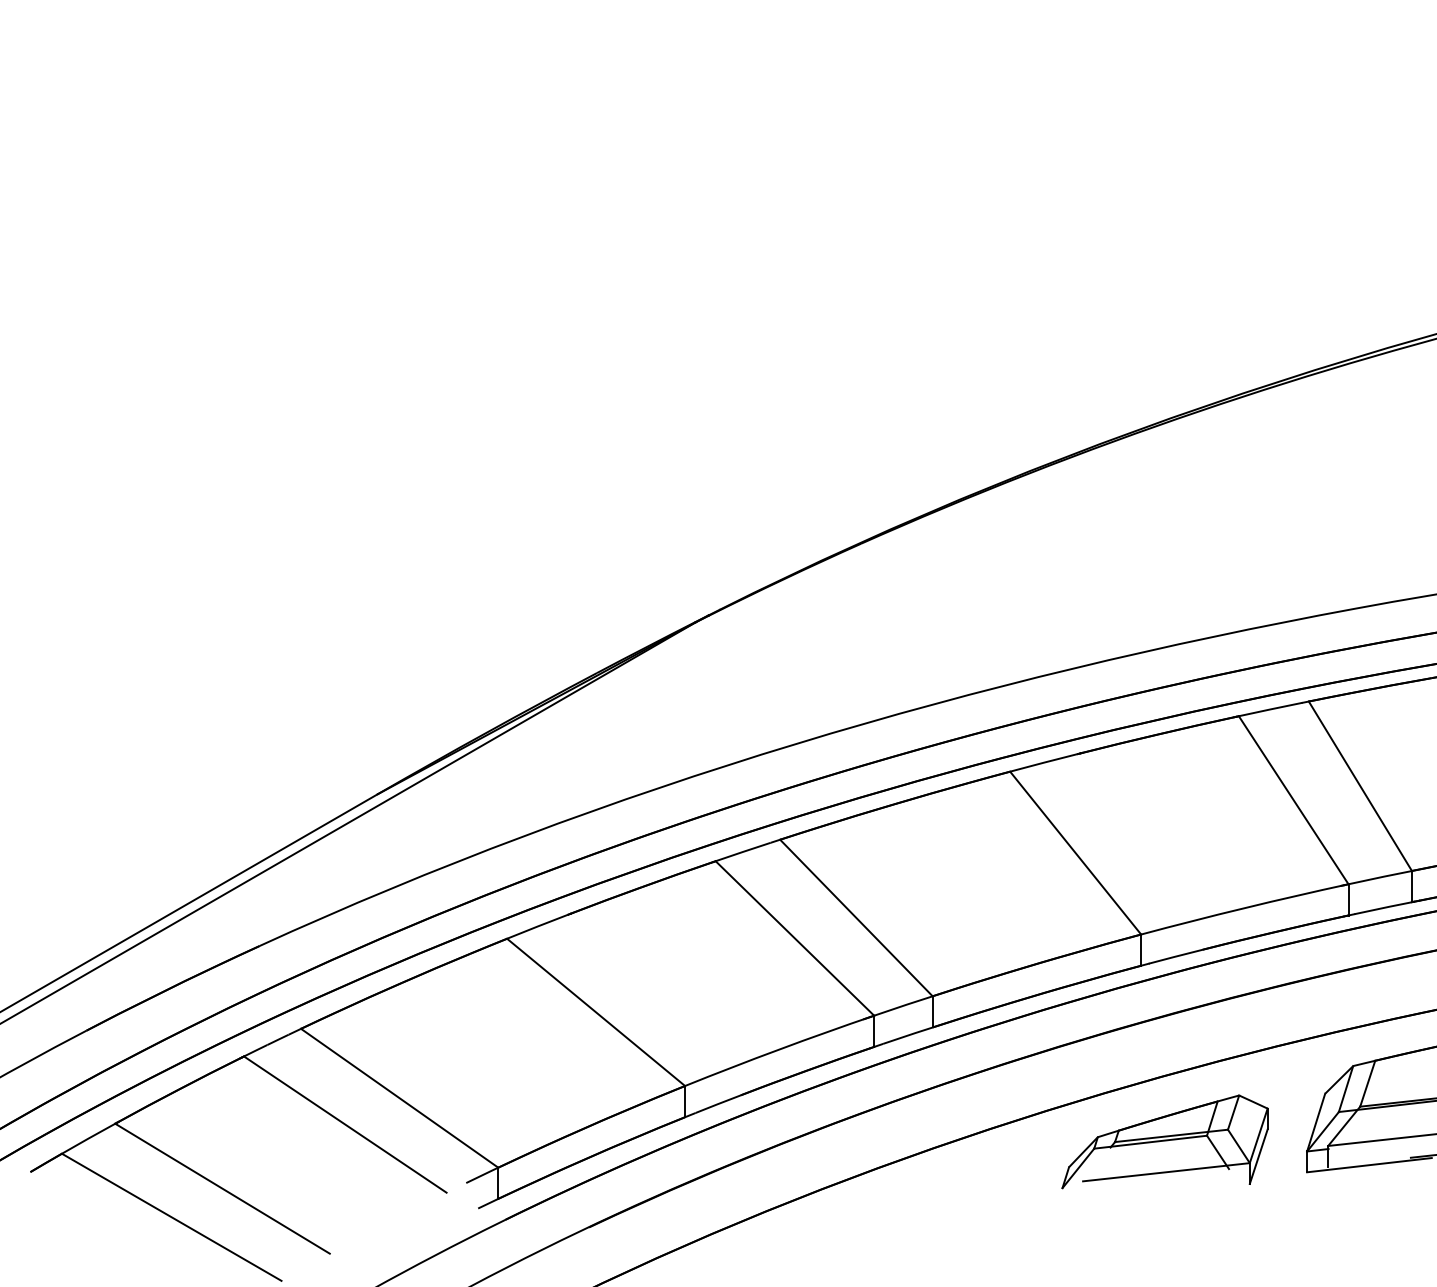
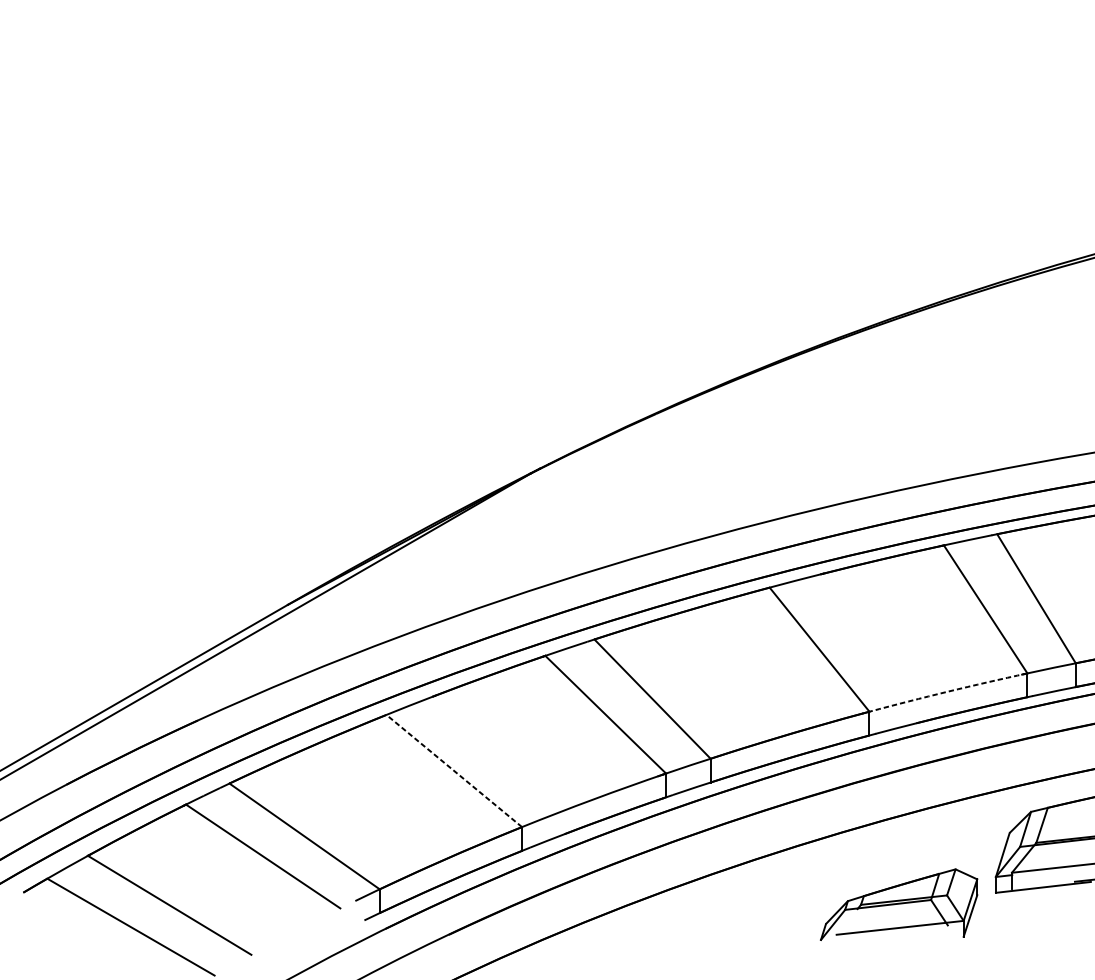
arc: (1244, 908) -> (948, 691), solid -> dashed
line: (596, 1012) -> (454, 771), solid -> dashed
part: (1164, 1141) -> (898, 904), moved

